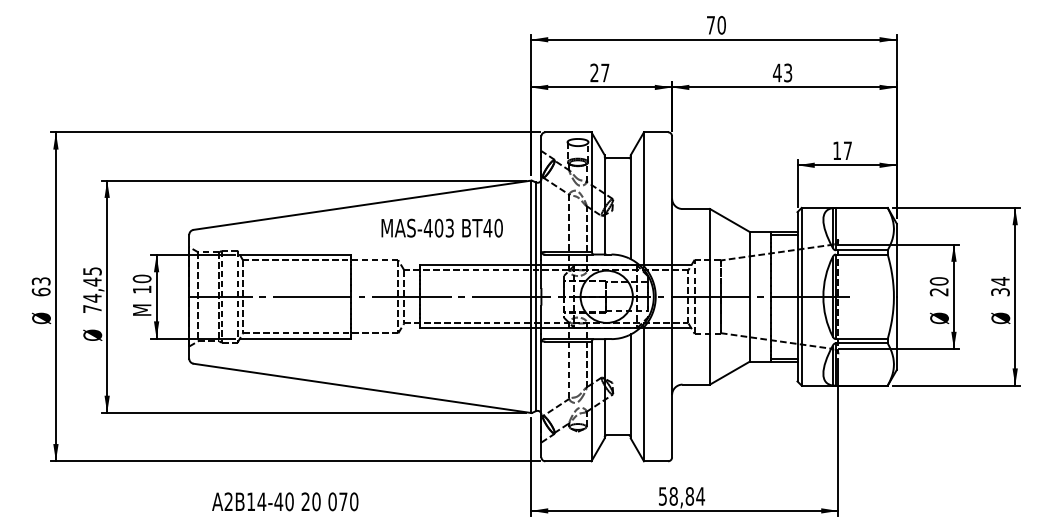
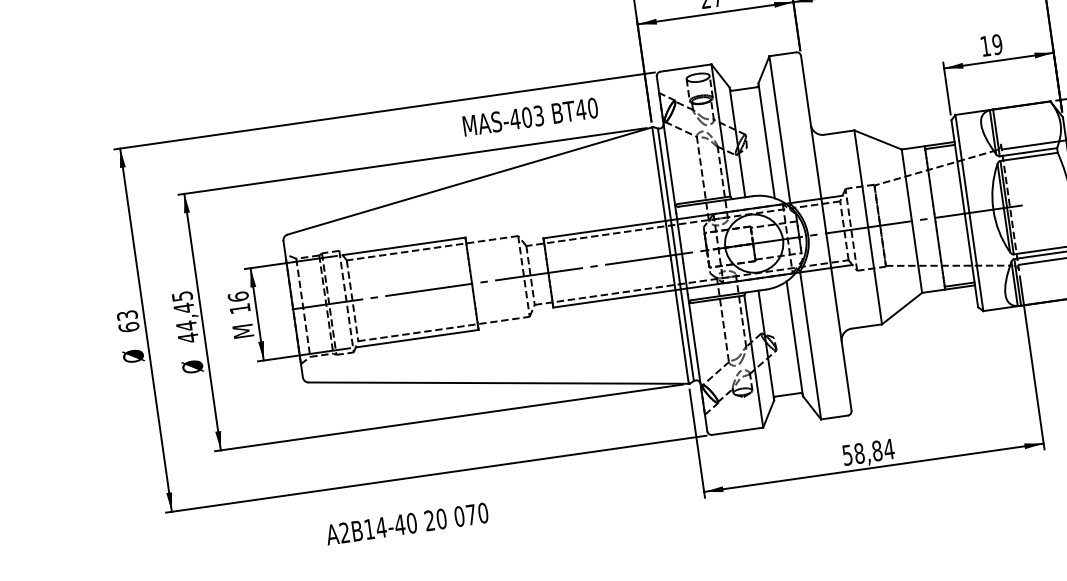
text: (847, 150) -> (996, 44), 17 -> 19
text: (441, 227) -> (529, 116), moved
text: (141, 278) -> (237, 296), 10 -> 16
text: (92, 308) -> (188, 337), 74,45 -> 44,45
text: (285, 501) -> (407, 523), moved

